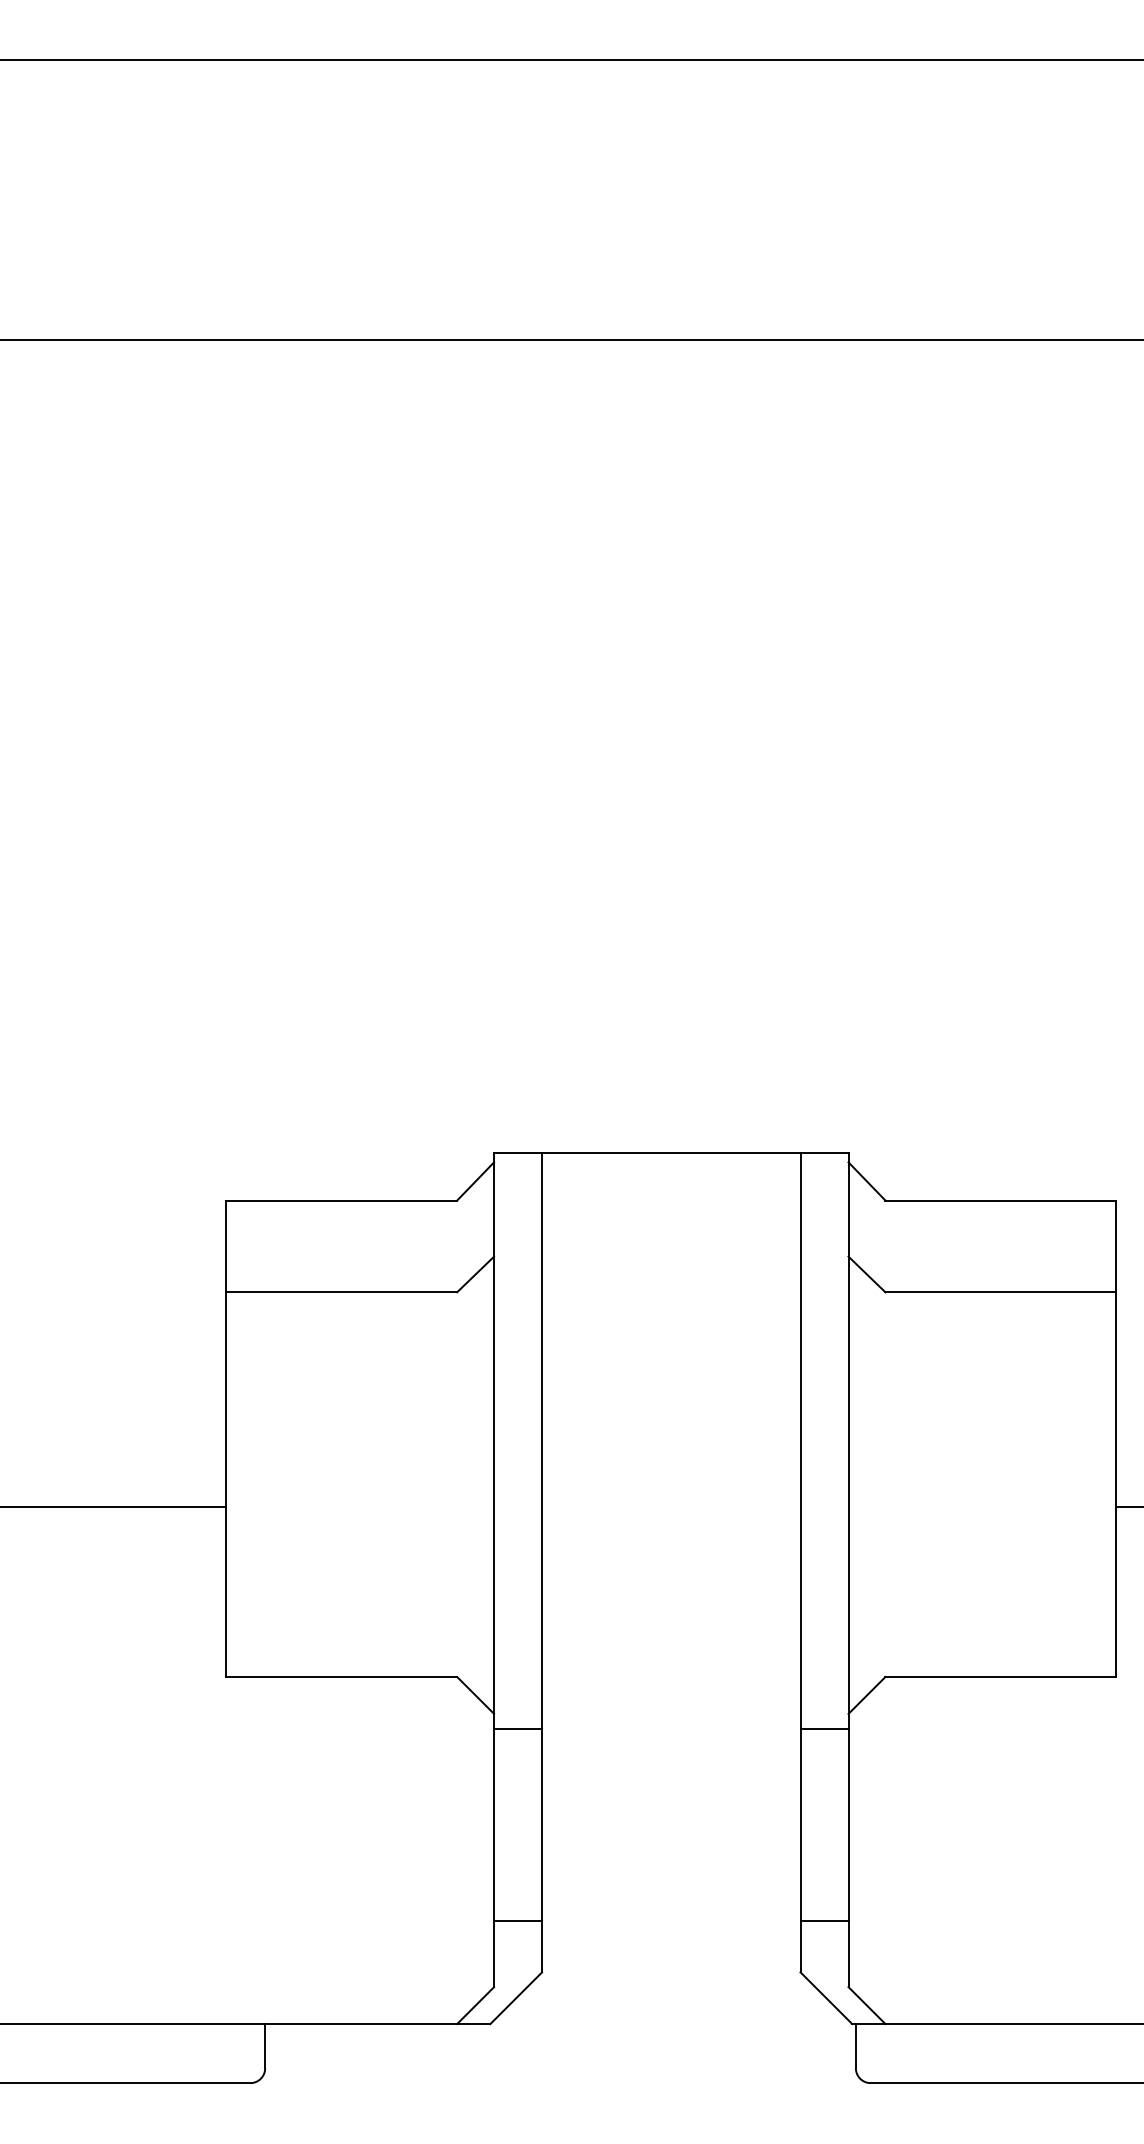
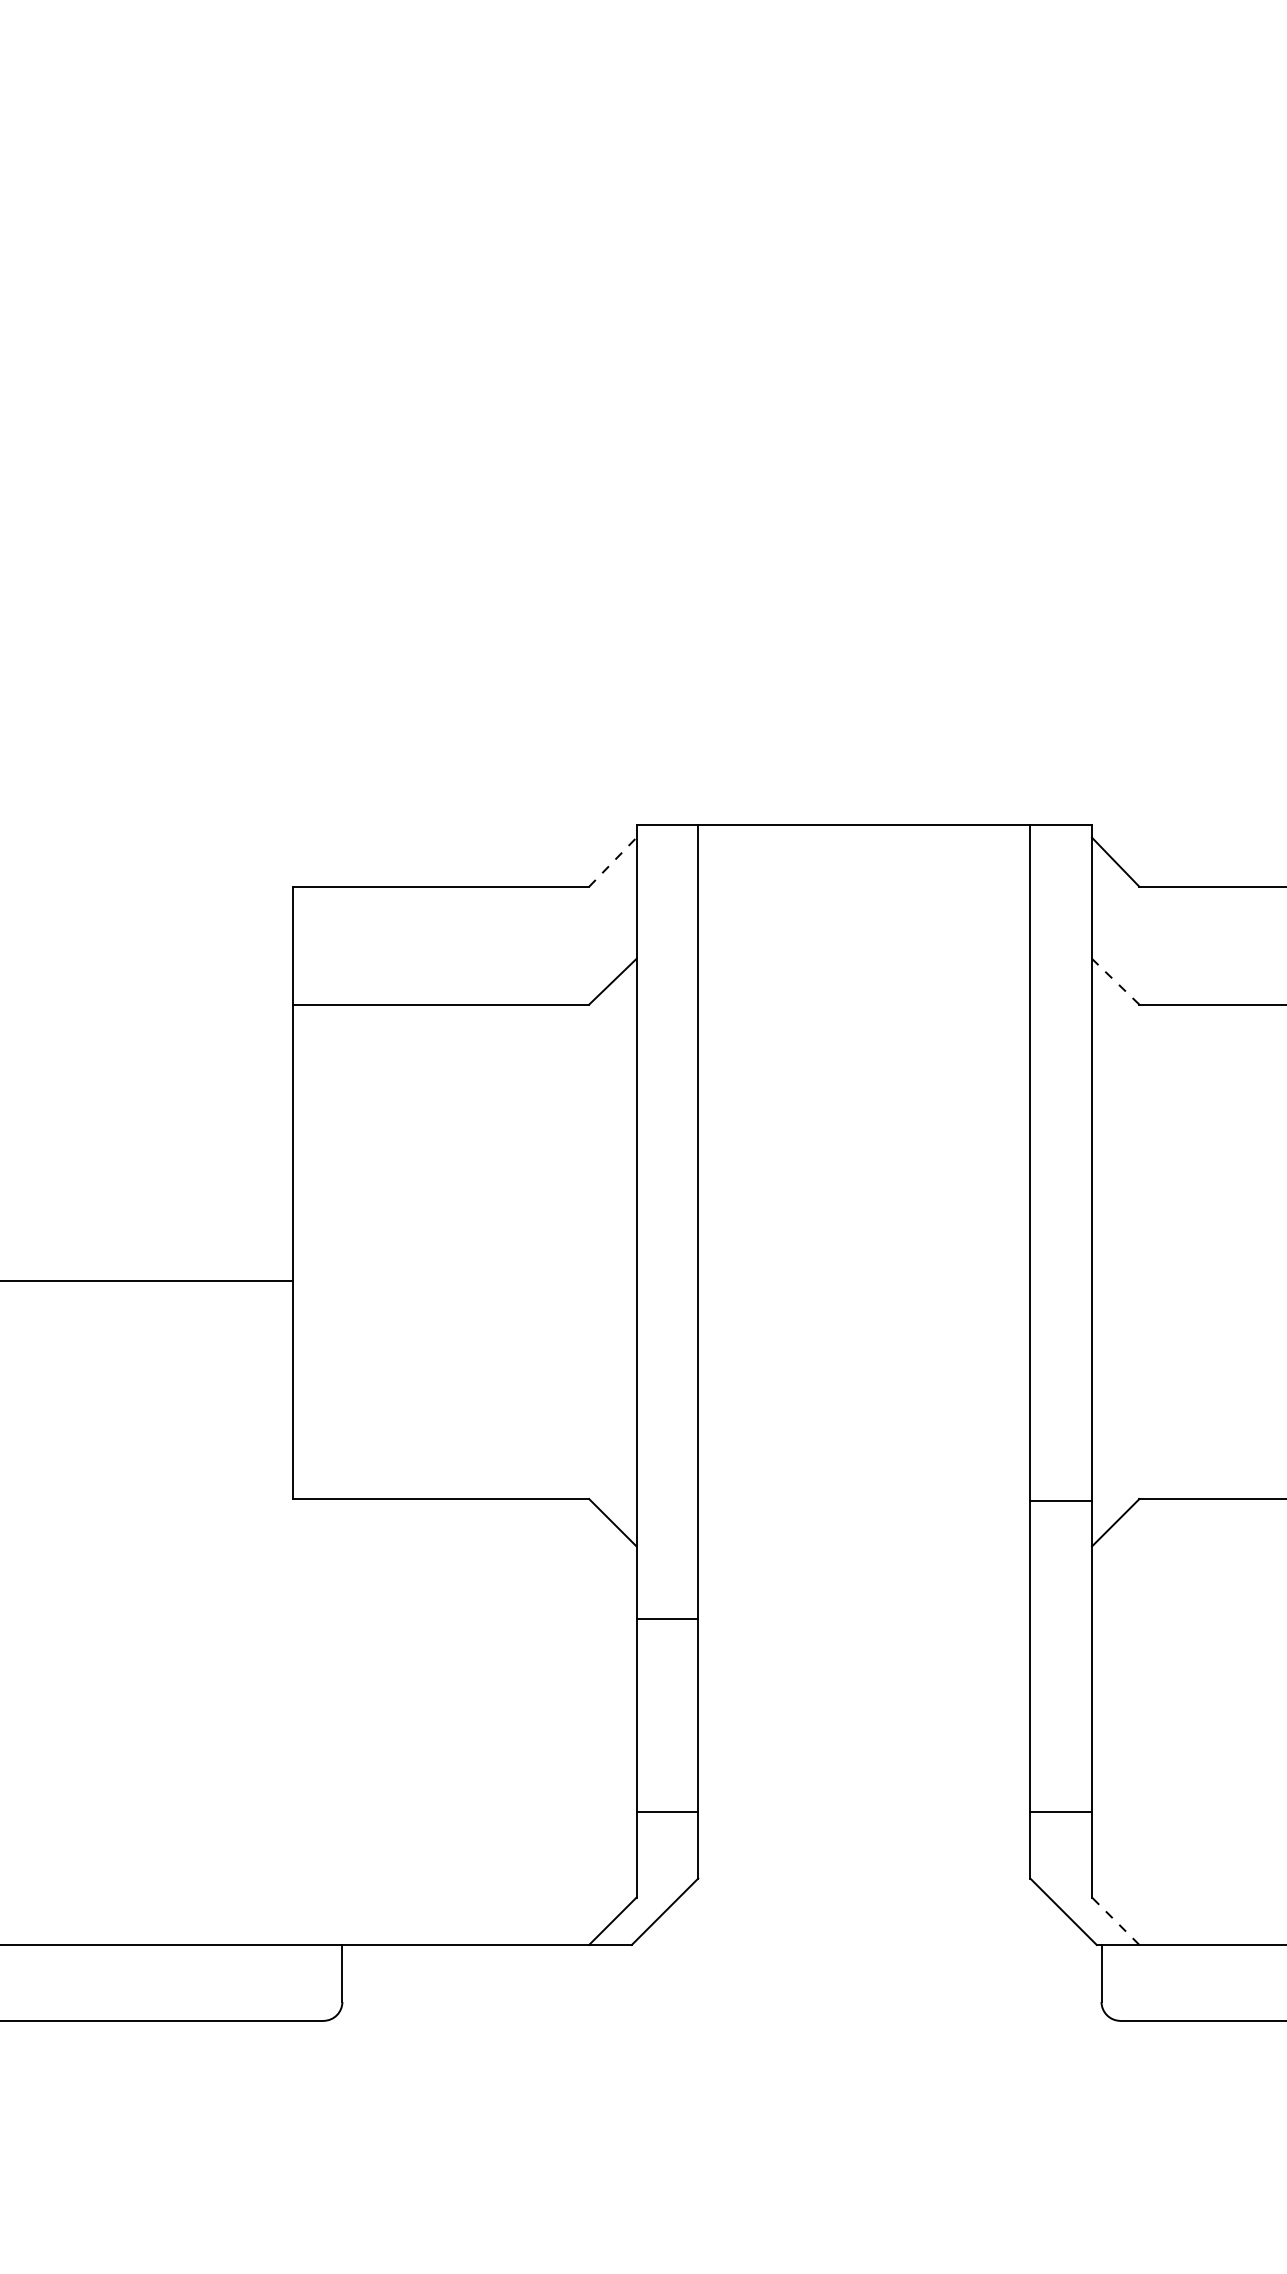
line: (475, 1181) -> (612, 862), solid -> dashed
line: (866, 1274) -> (1115, 981), solid -> dashed
line: (518, 1728) -> (667, 1619), moved
line: (824, 1728) -> (1061, 1500), moved
line: (866, 2005) -> (1115, 1921), solid -> dashed

